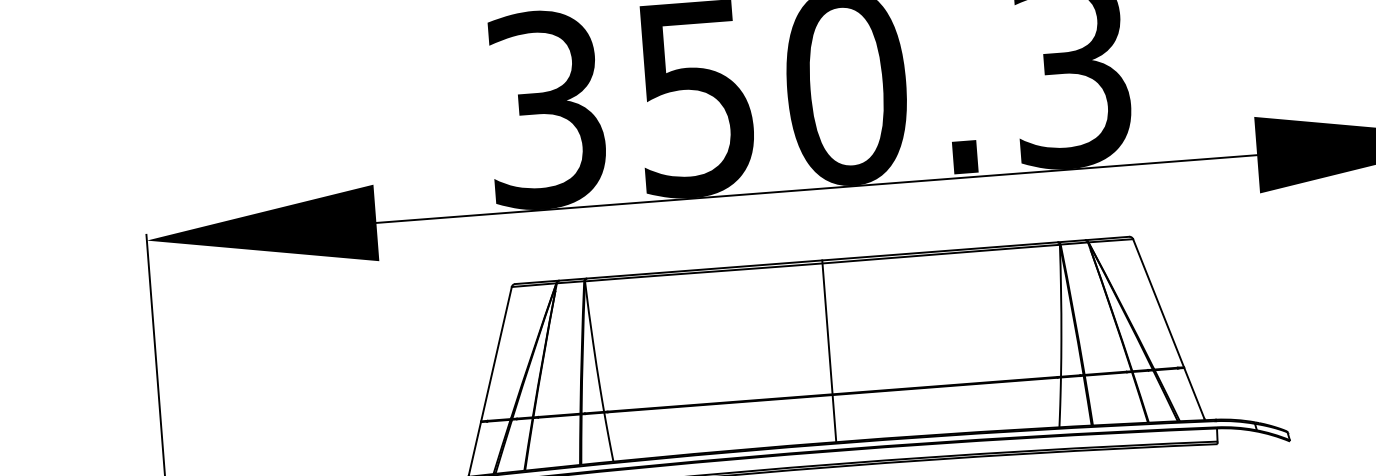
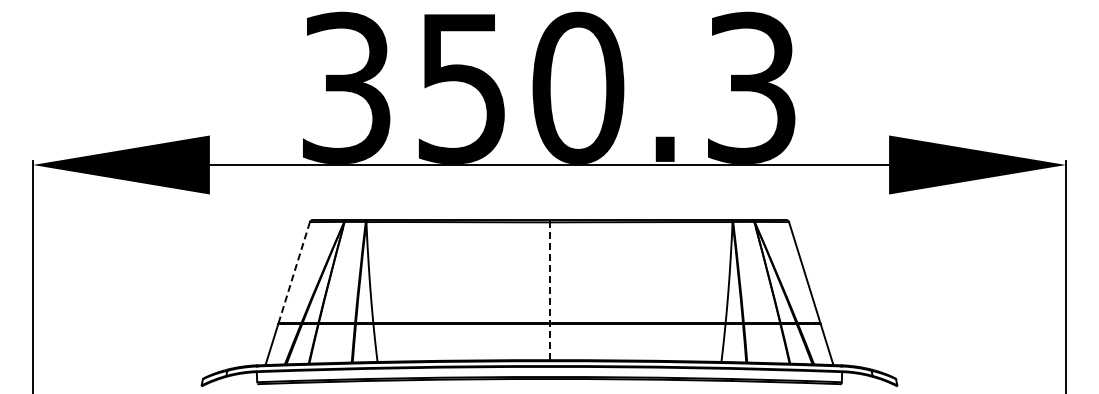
line: (829, 350) -> (549, 289), solid -> dashed
line: (496, 353) -> (294, 272), solid -> dashed

